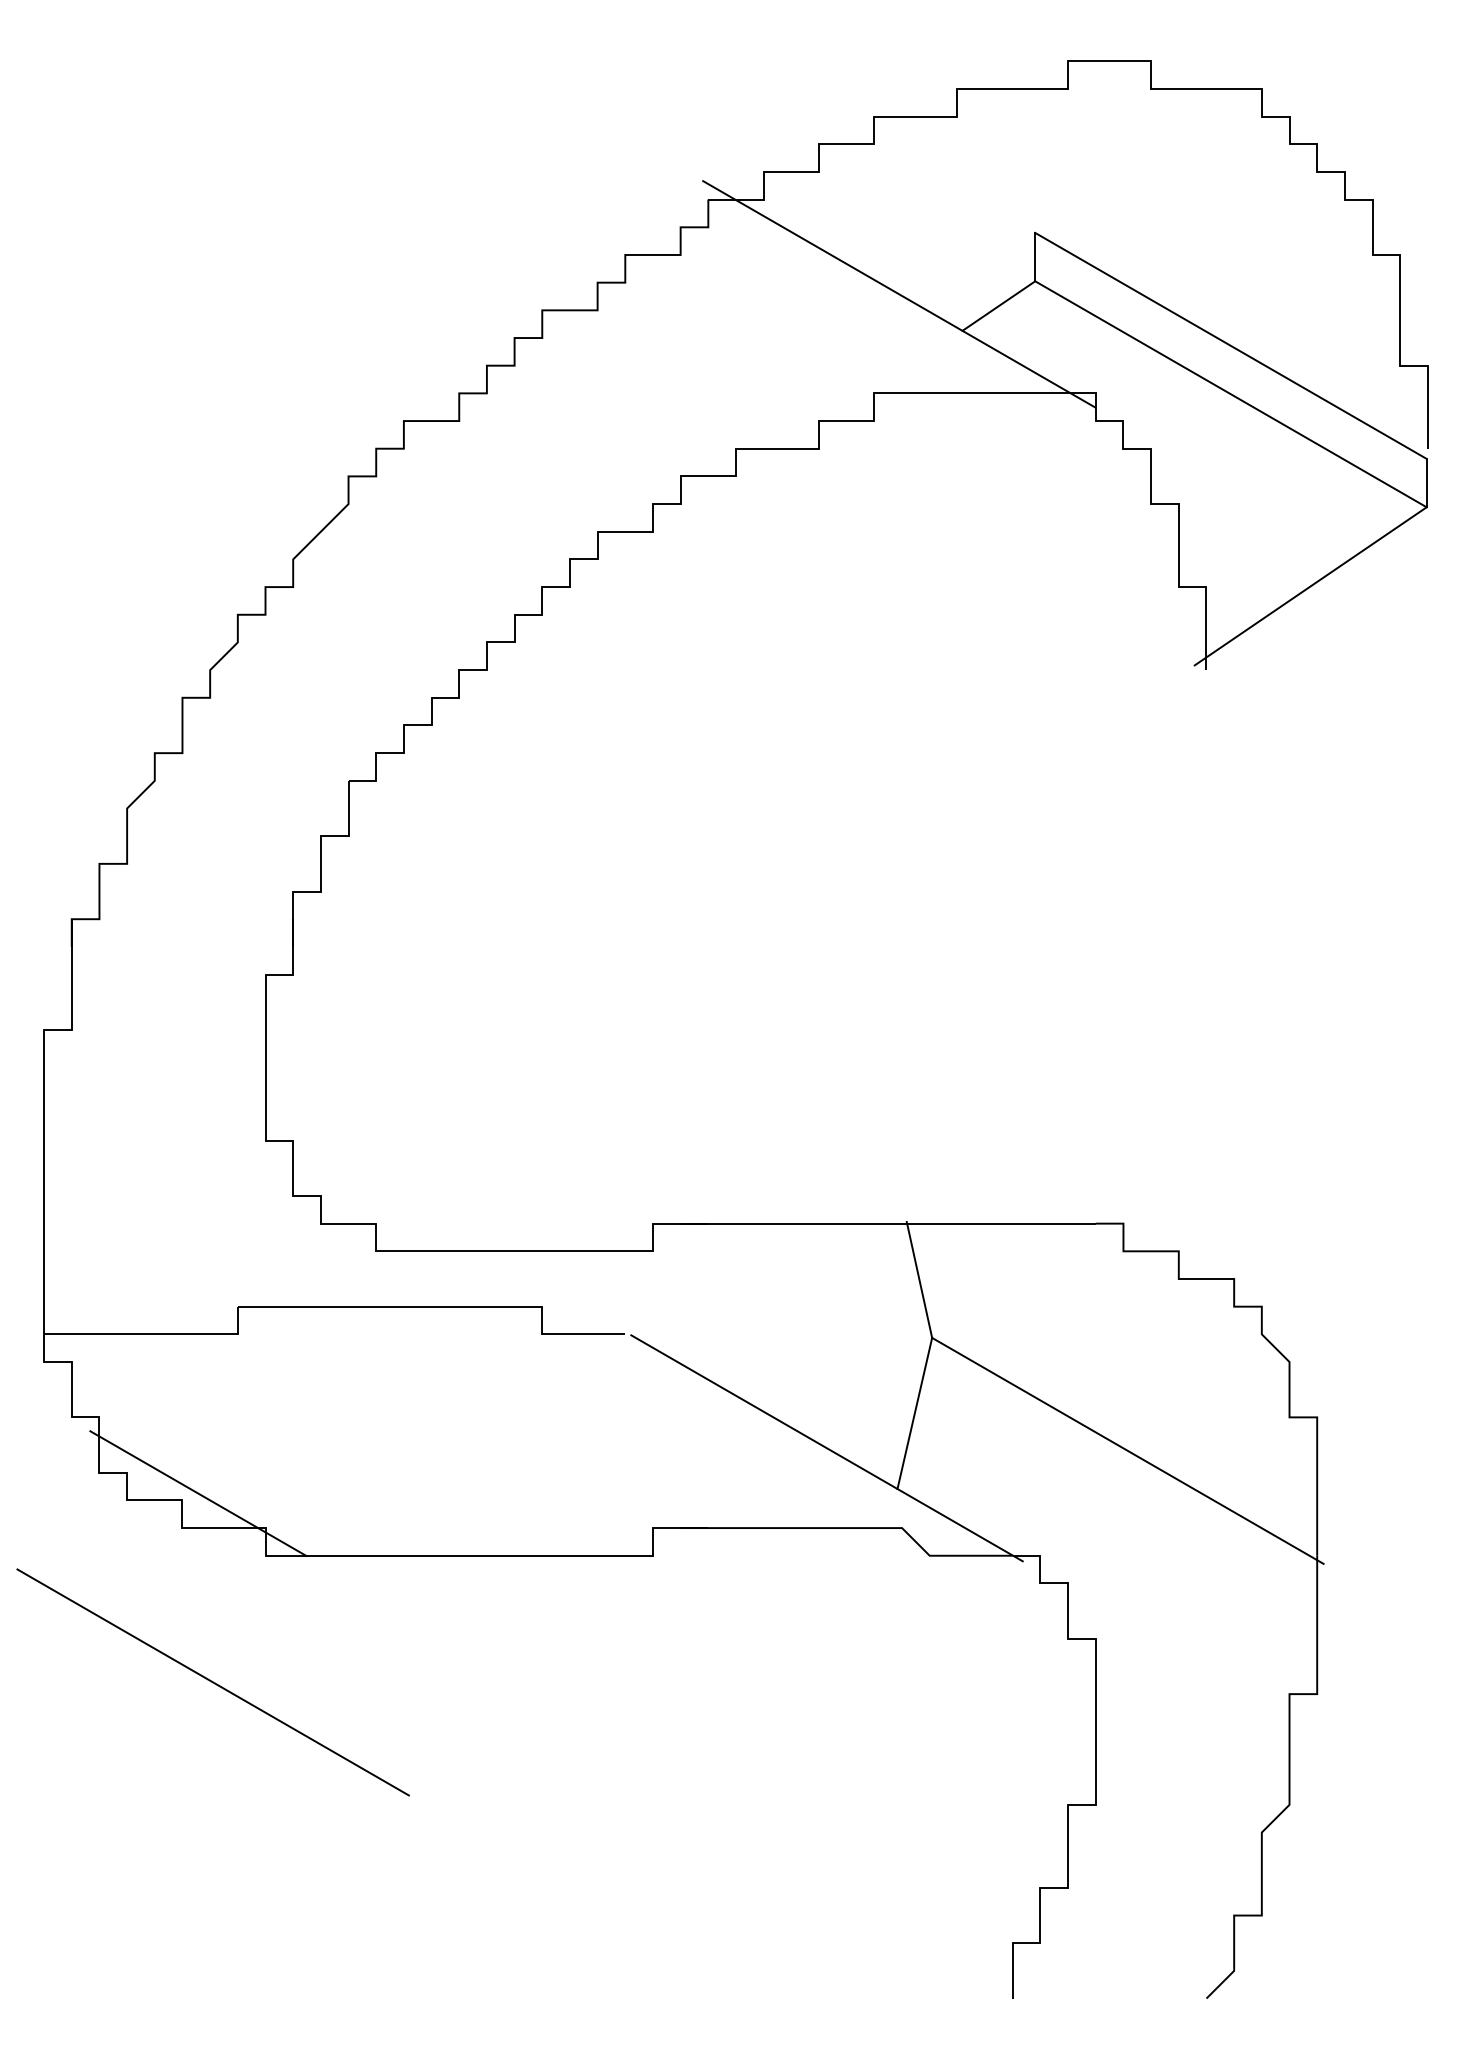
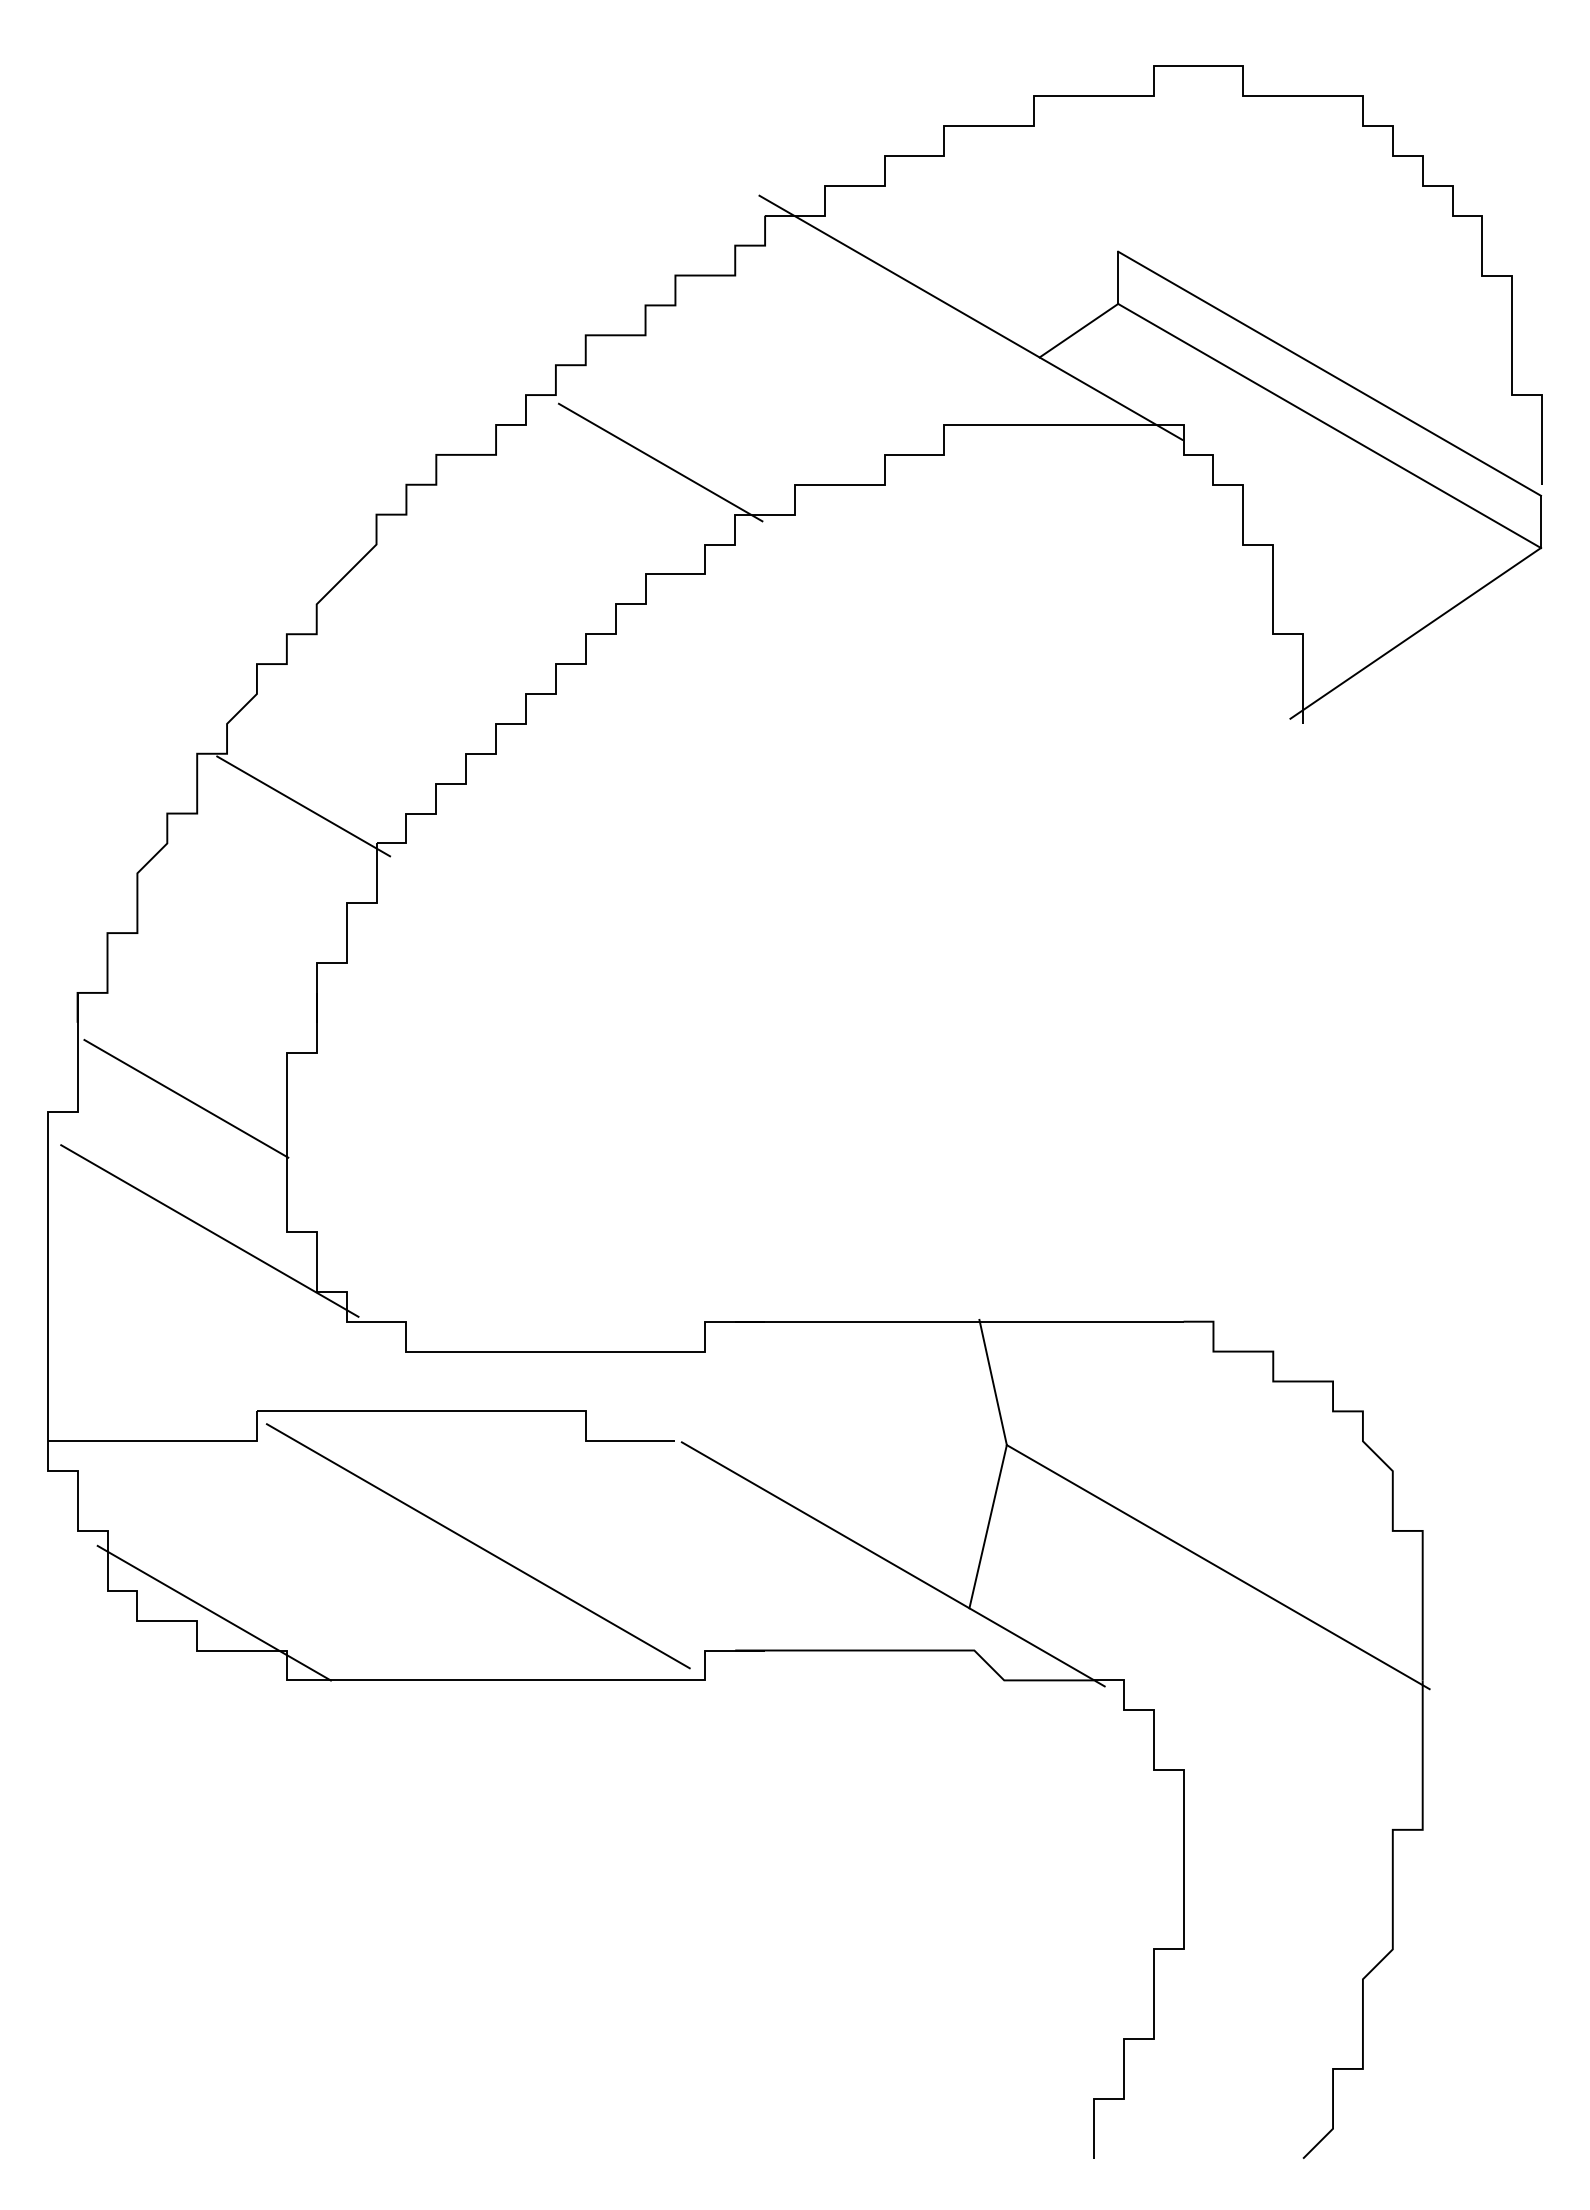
line: (611, 428) -> (660, 462), added
line: (280, 746) -> (303, 806), added
line: (172, 1016) -> (186, 1098), added
line: (193, 1139) -> (209, 1230), added
line: (212, 1682) -> (477, 1546), moved

